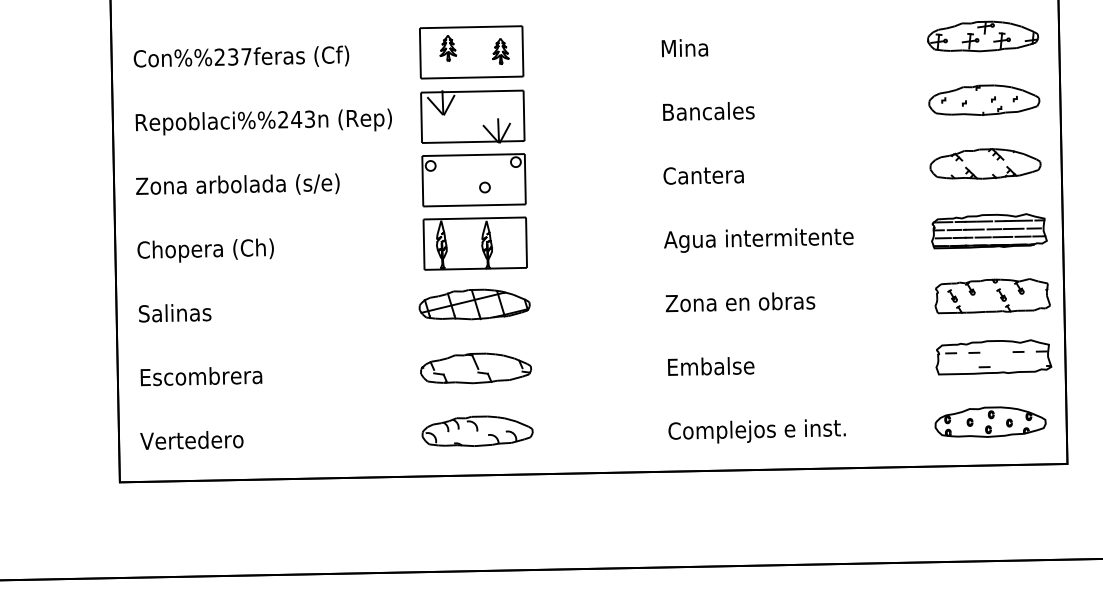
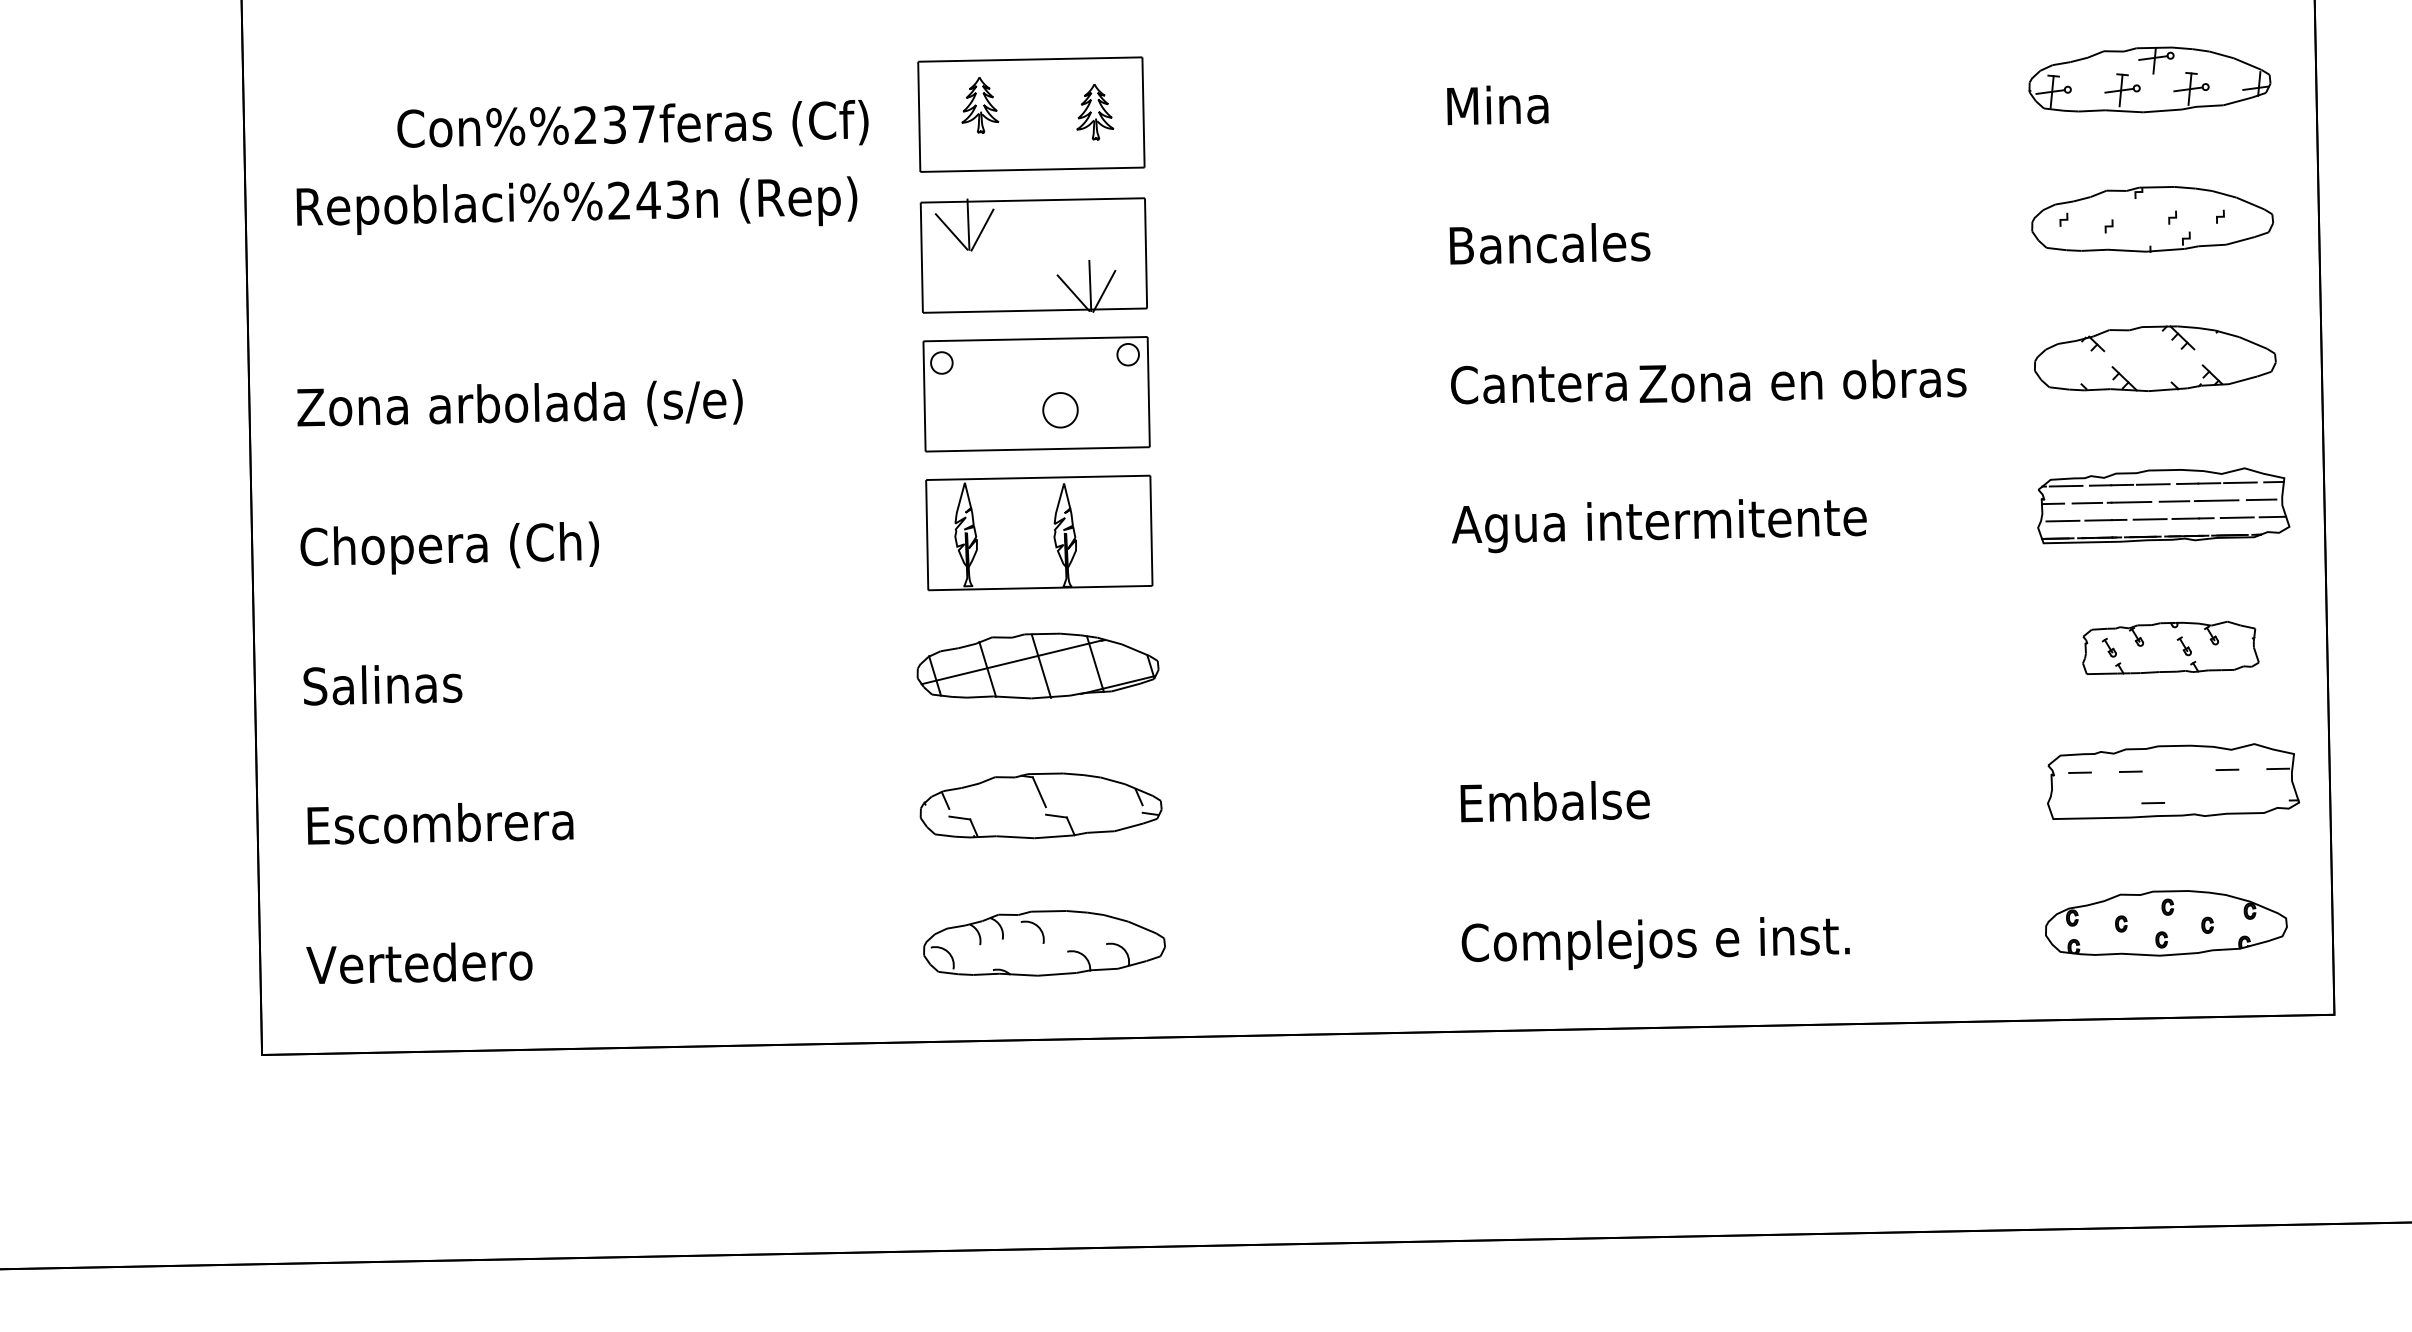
text: (241, 56) -> (633, 123), moved
text: (263, 121) -> (576, 204), moved
part: (484, 187) -> (1059, 410), size x1.6
part: (992, 296) -> (2170, 648), size x0.7
text: (740, 302) -> (1803, 381), moved

